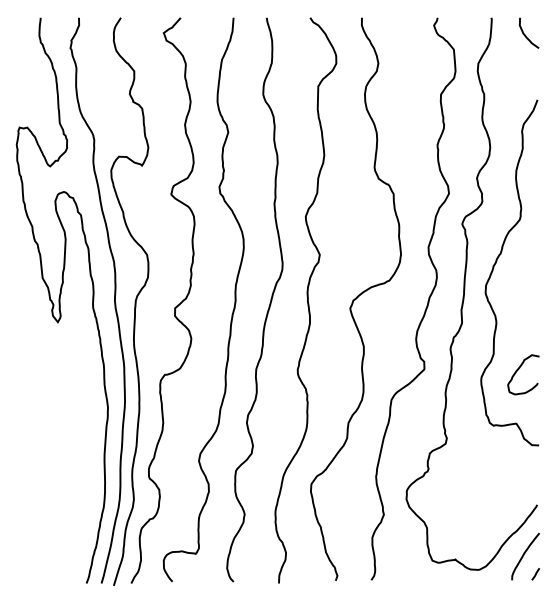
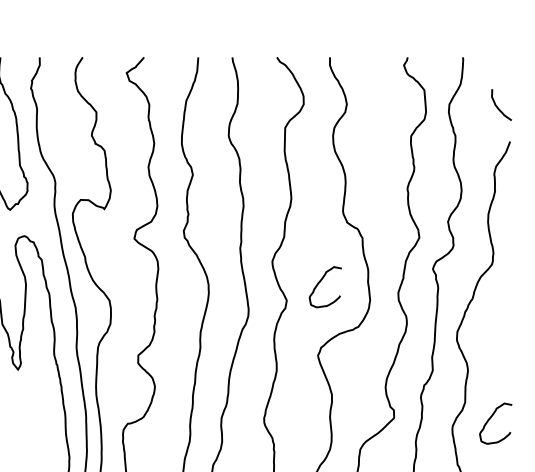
curve: (526, 35) -> (498, 107), moved
curve: (353, 236) -> (321, 281), added

